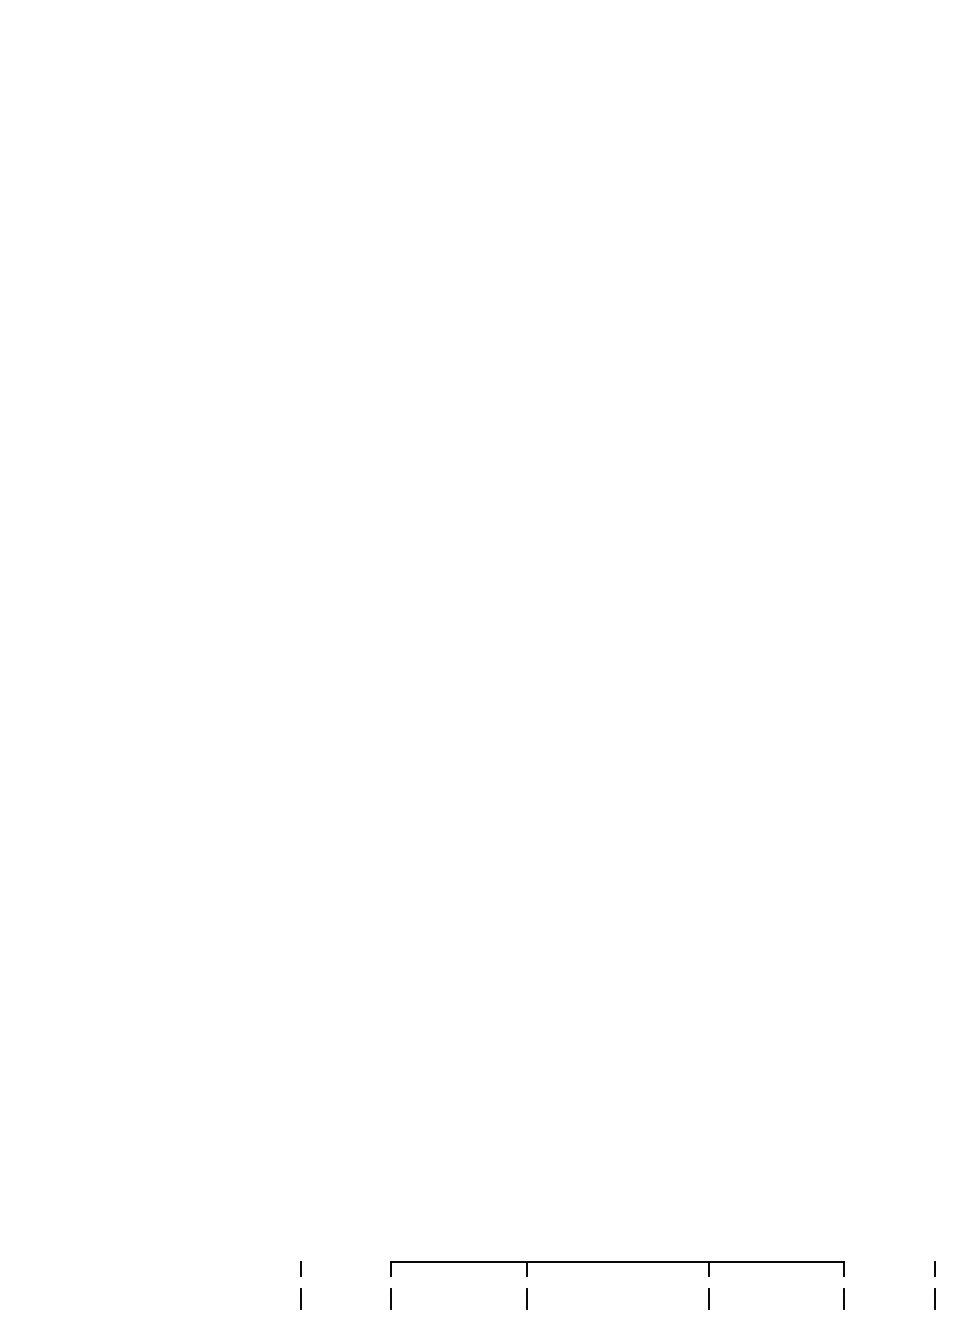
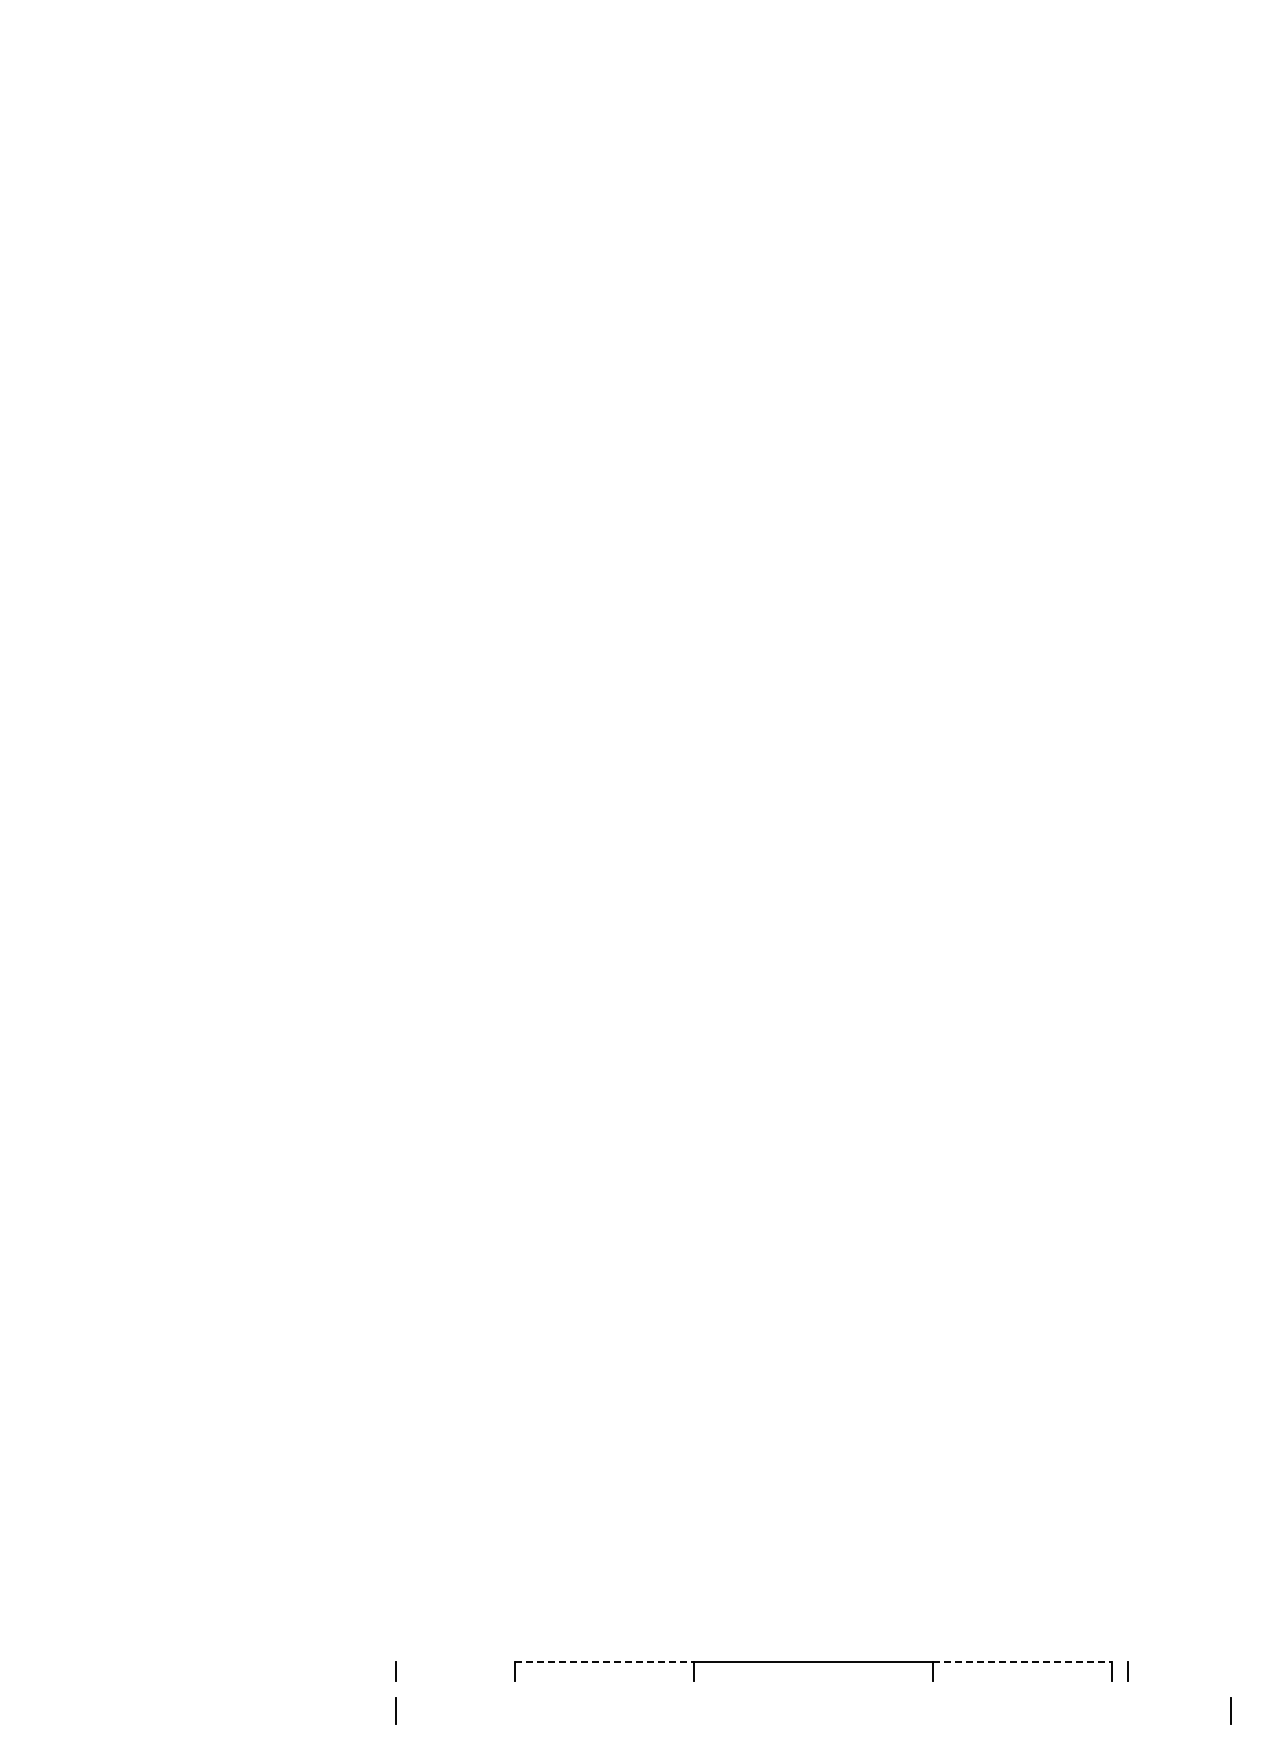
line: (459, 1262) -> (605, 1662), solid -> dashed
line: (776, 1262) -> (1022, 1662), solid -> dashed
line: (934, 1269) -> (1127, 1671), moved
line: (391, 1299) -> (515, 1711), removed
line: (527, 1299) -> (694, 1711), removed
line: (708, 1299) -> (932, 1711), removed
line: (844, 1299) -> (1111, 1711), removed

